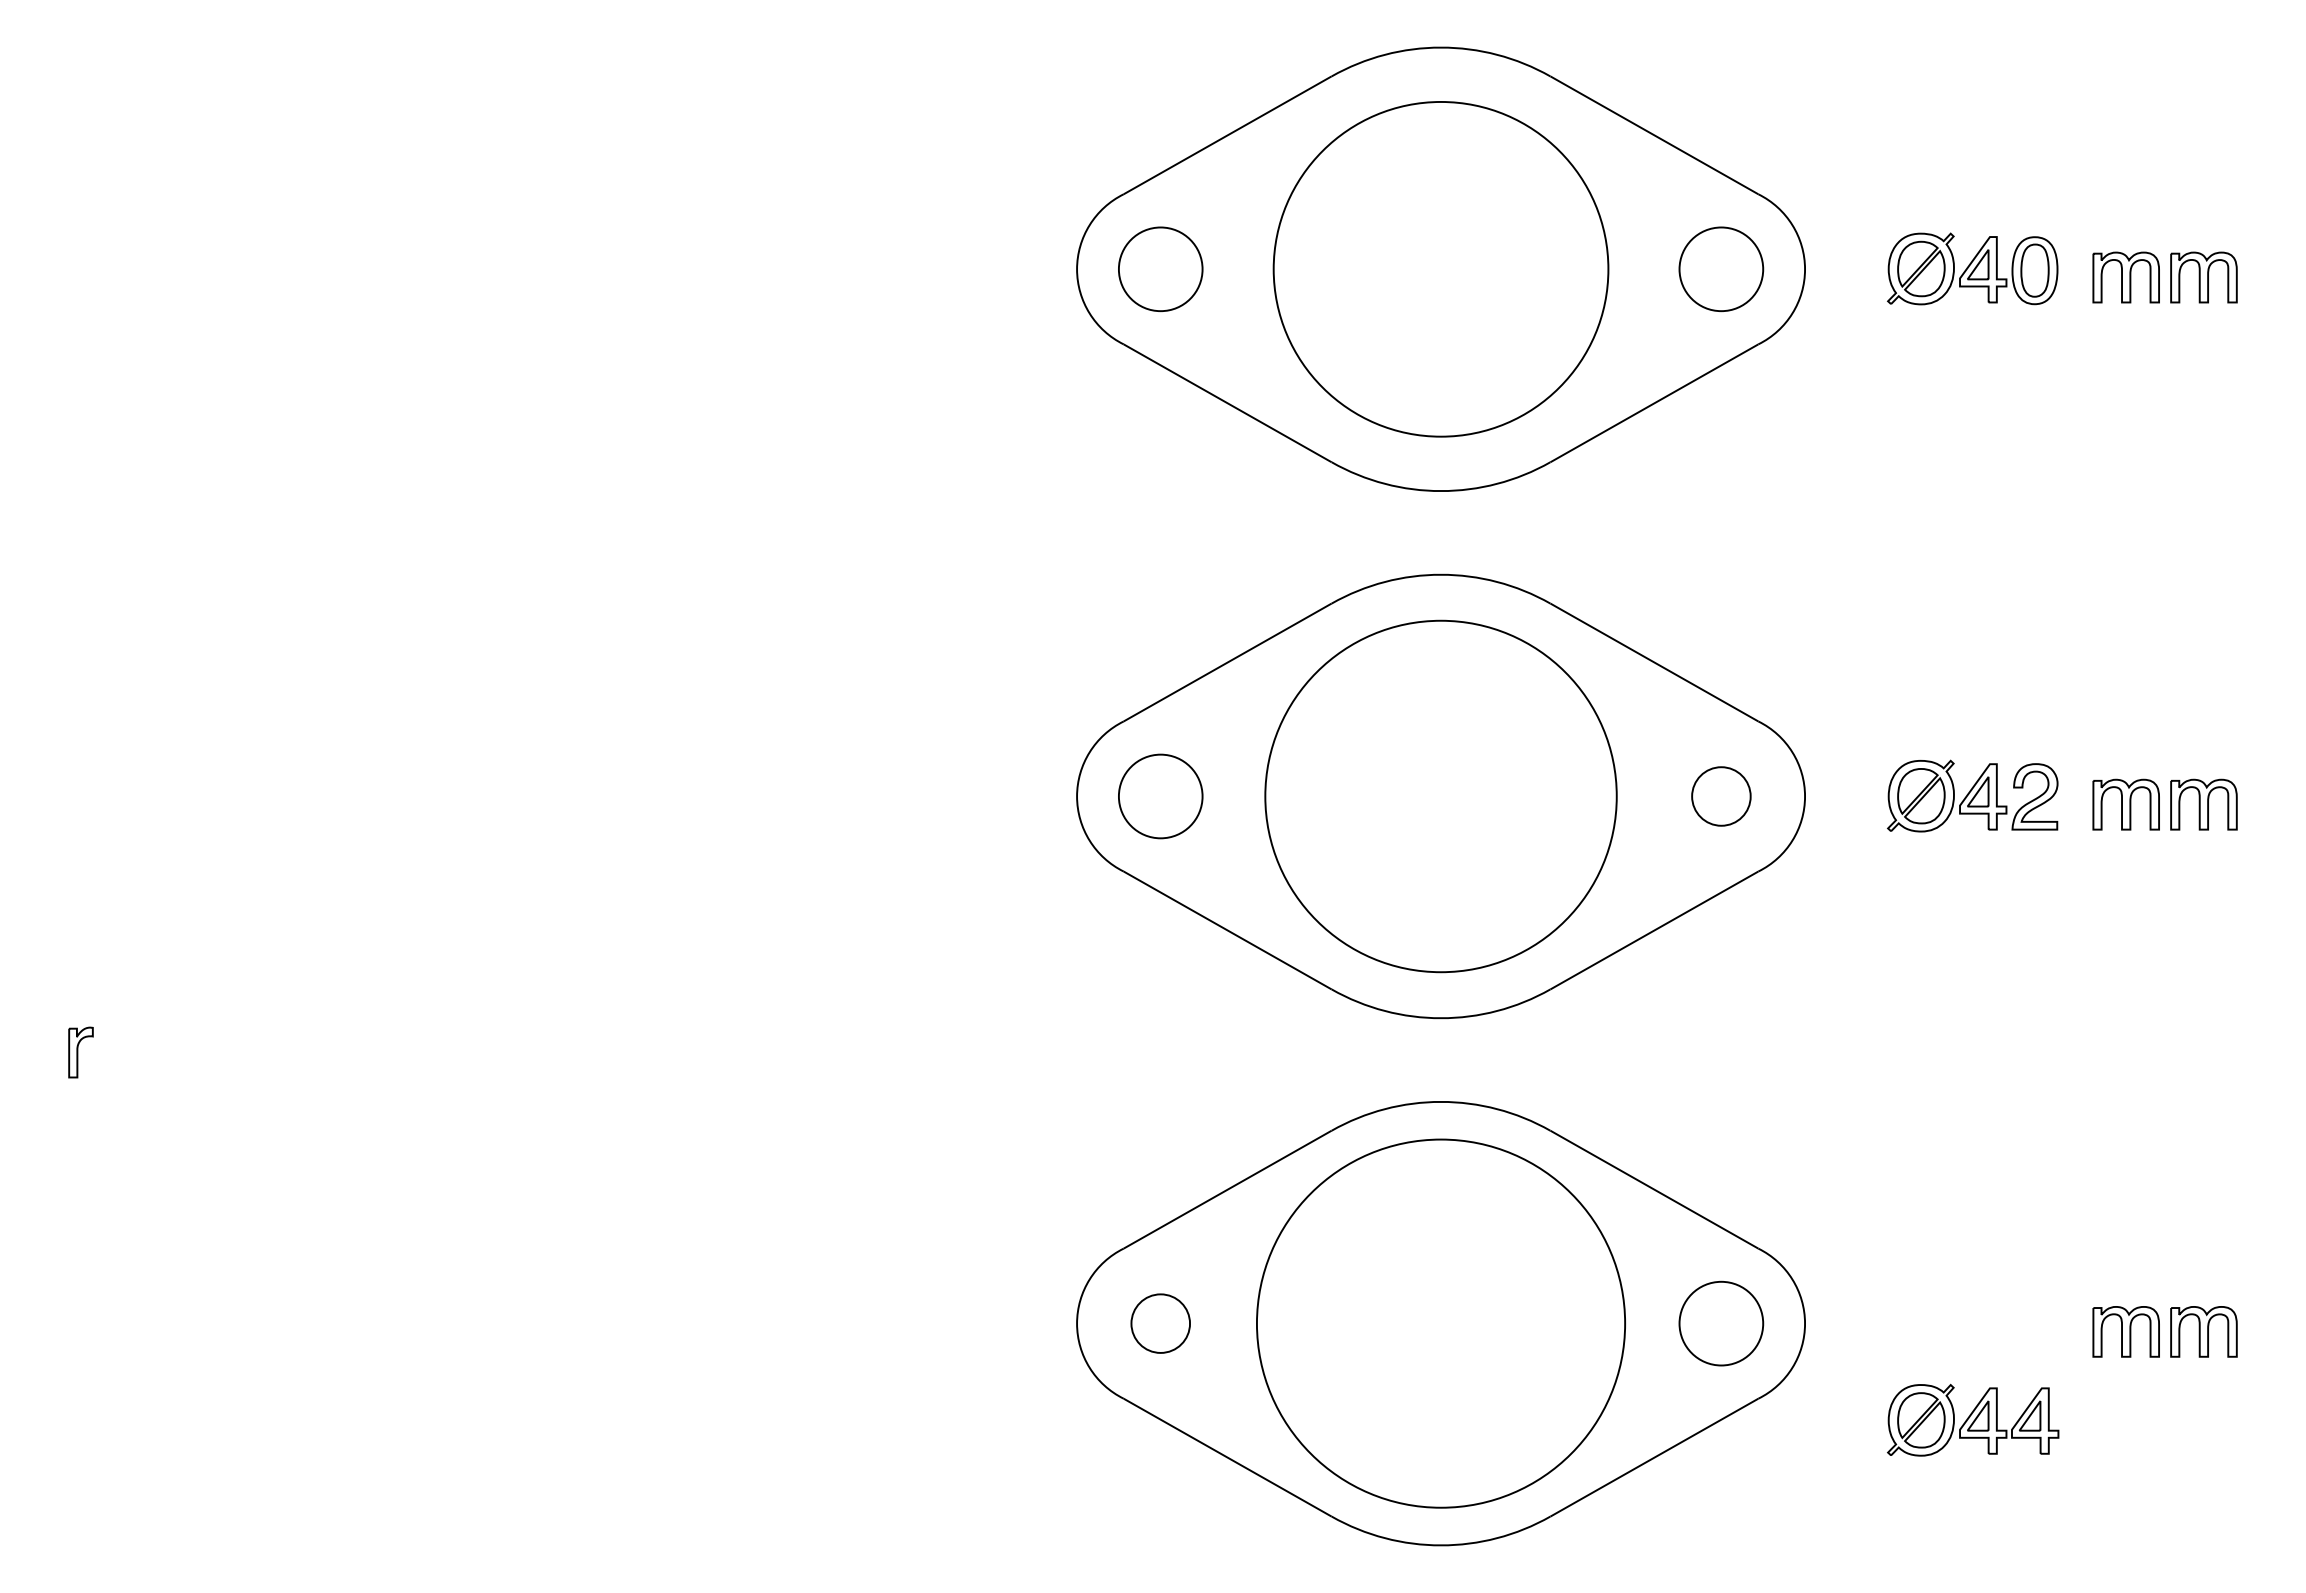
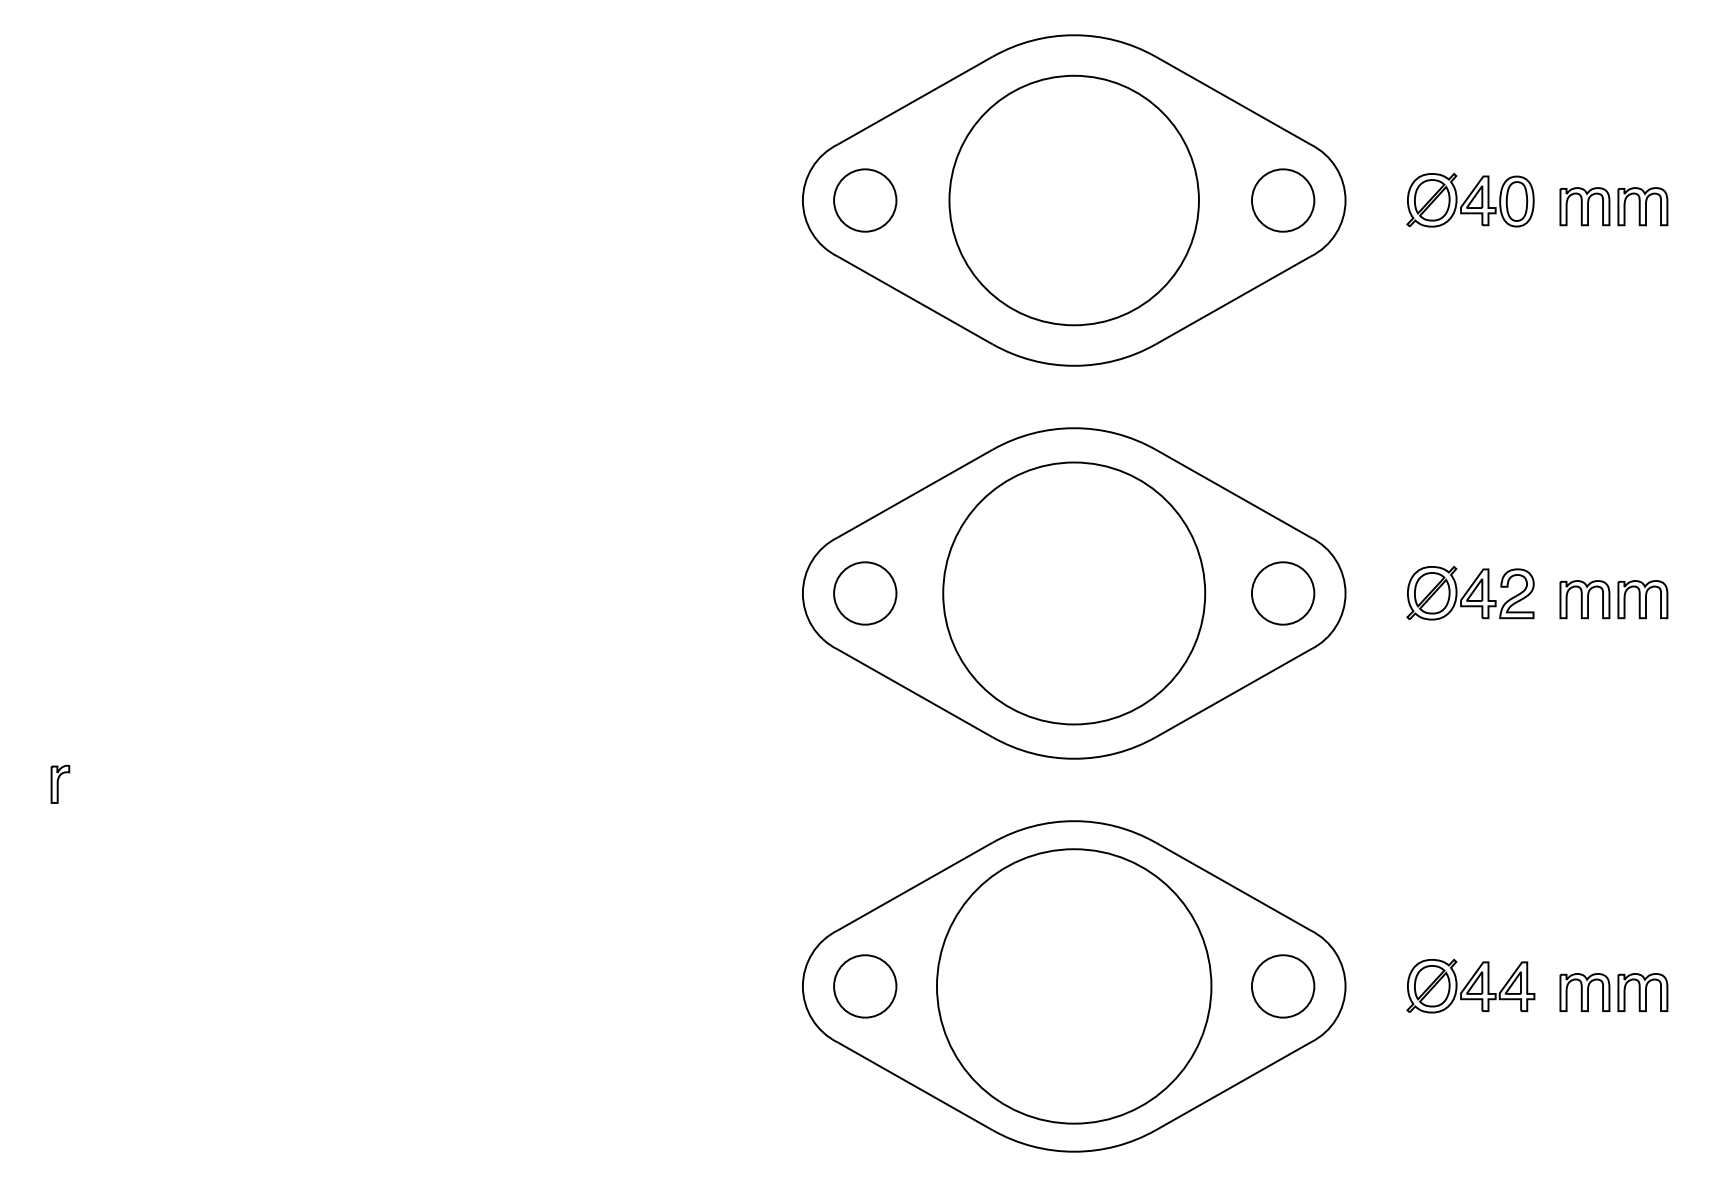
circle: (1721, 796) -> (1283, 593), size x1.43
circle: (1160, 1323) -> (865, 986), size x1.43
part: (1973, 1420) -> (1471, 986), moved

